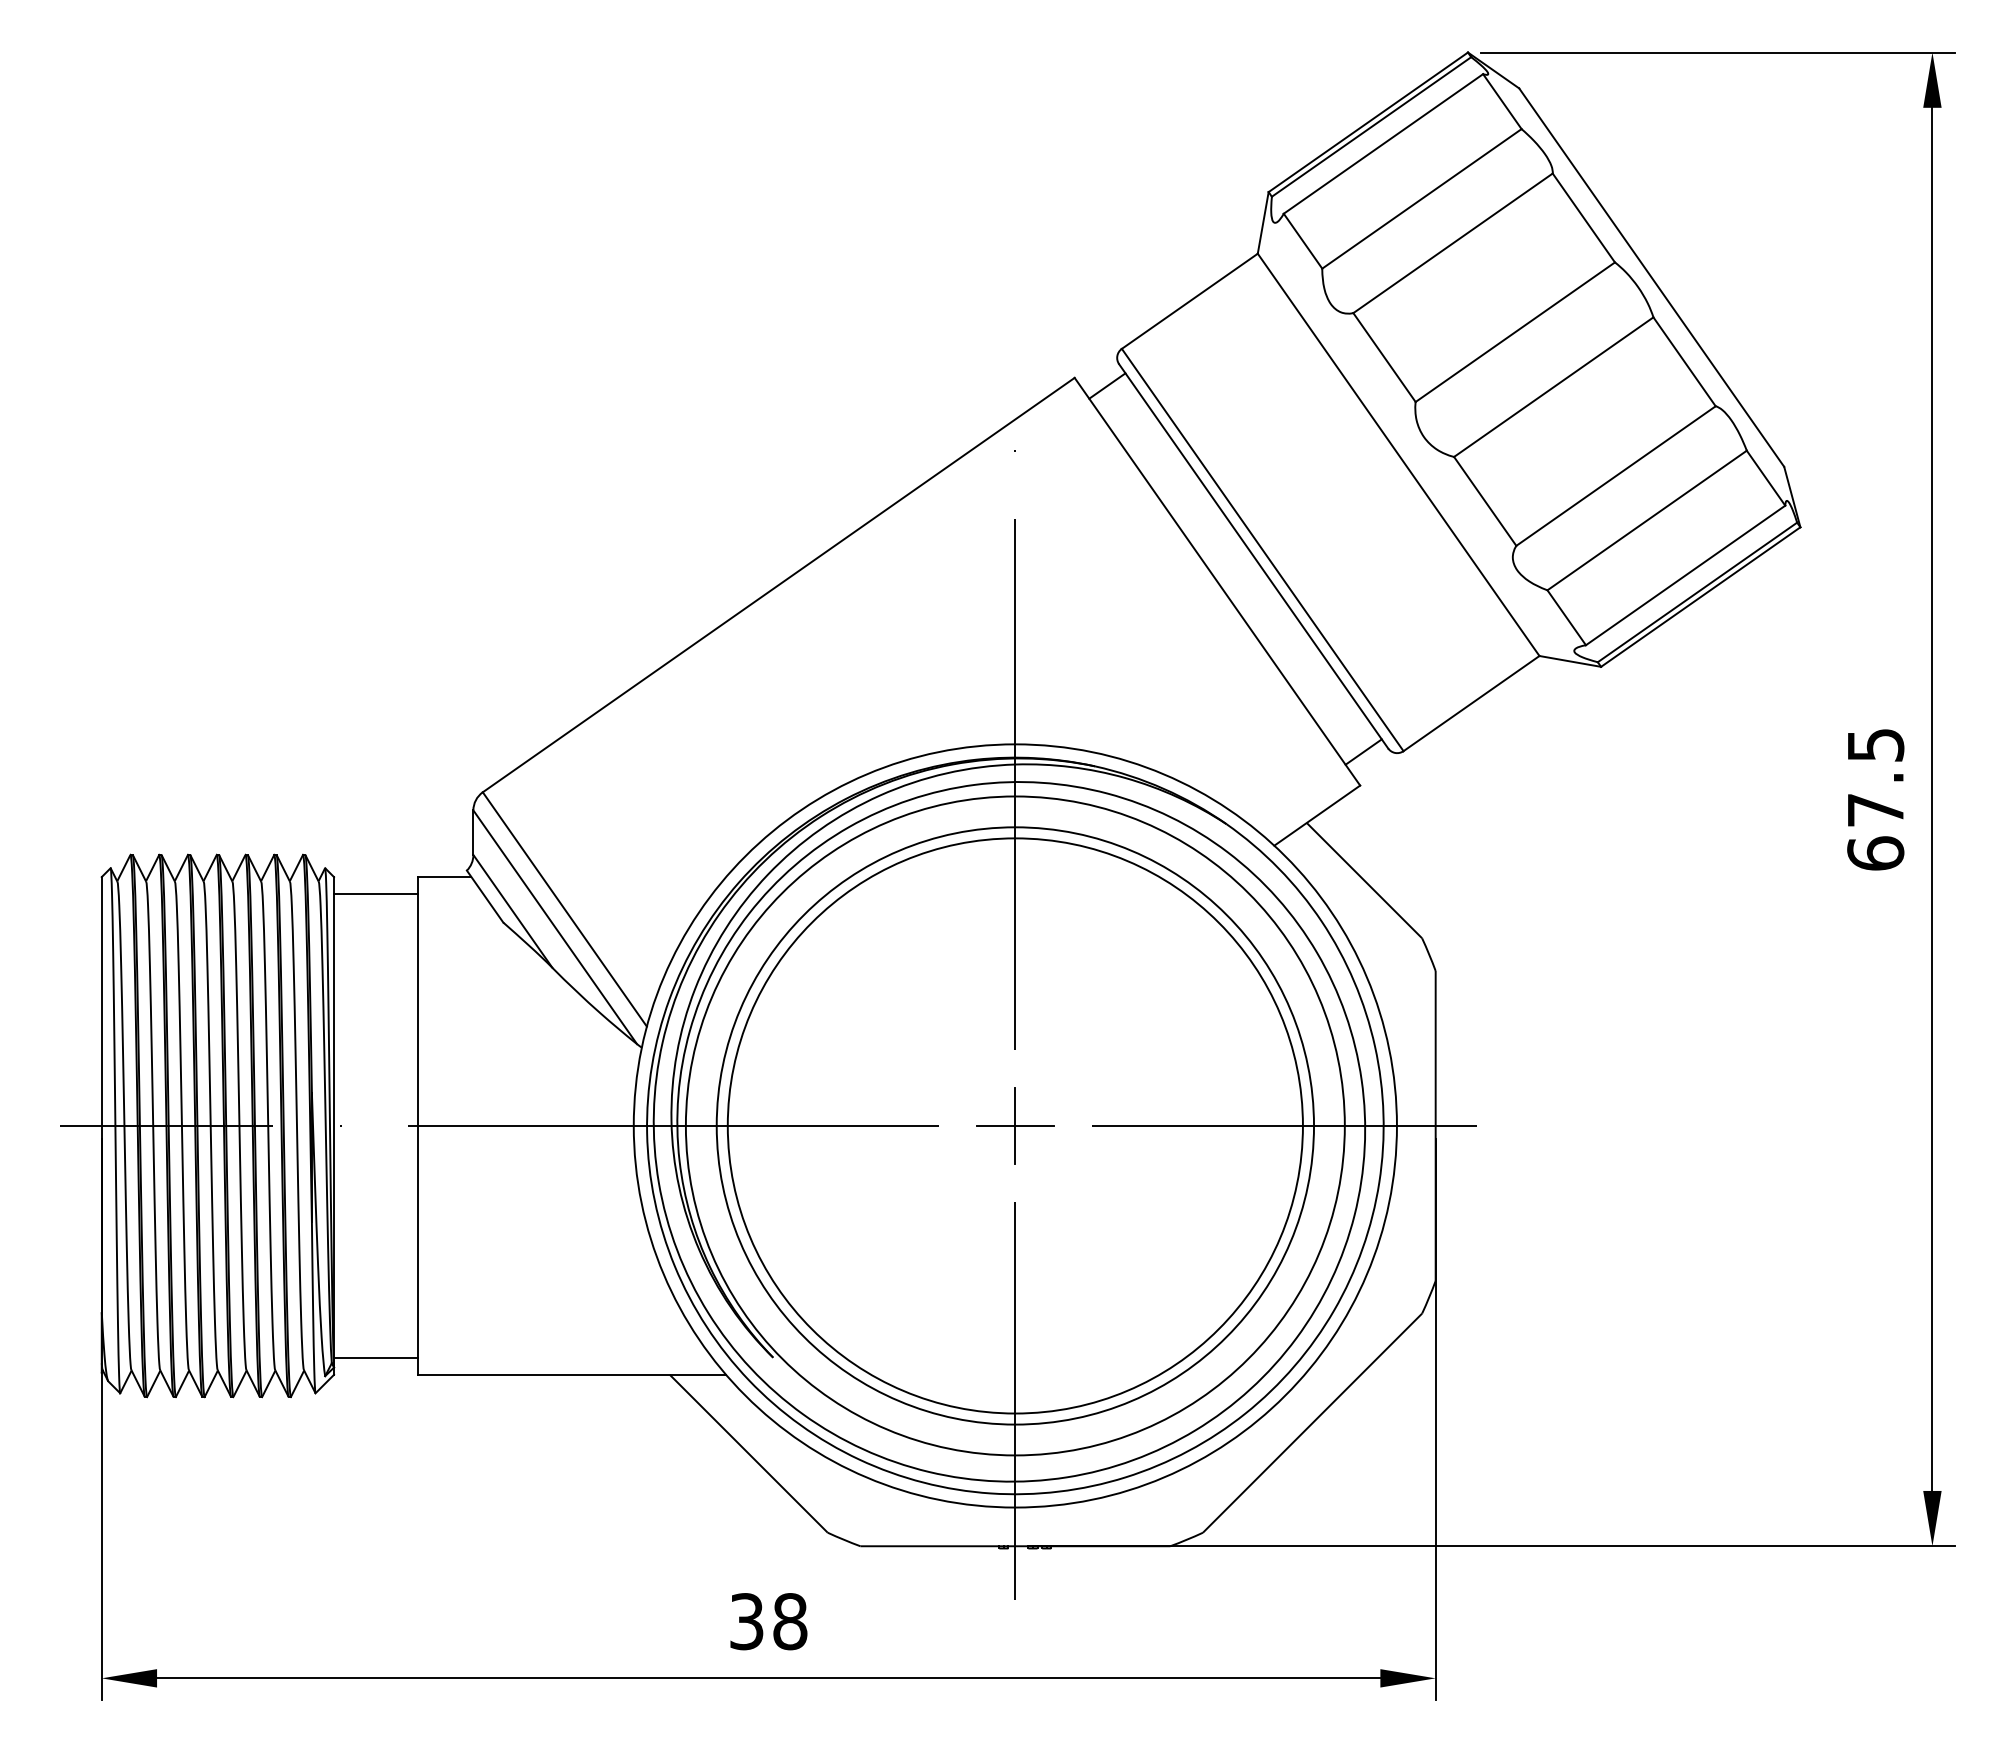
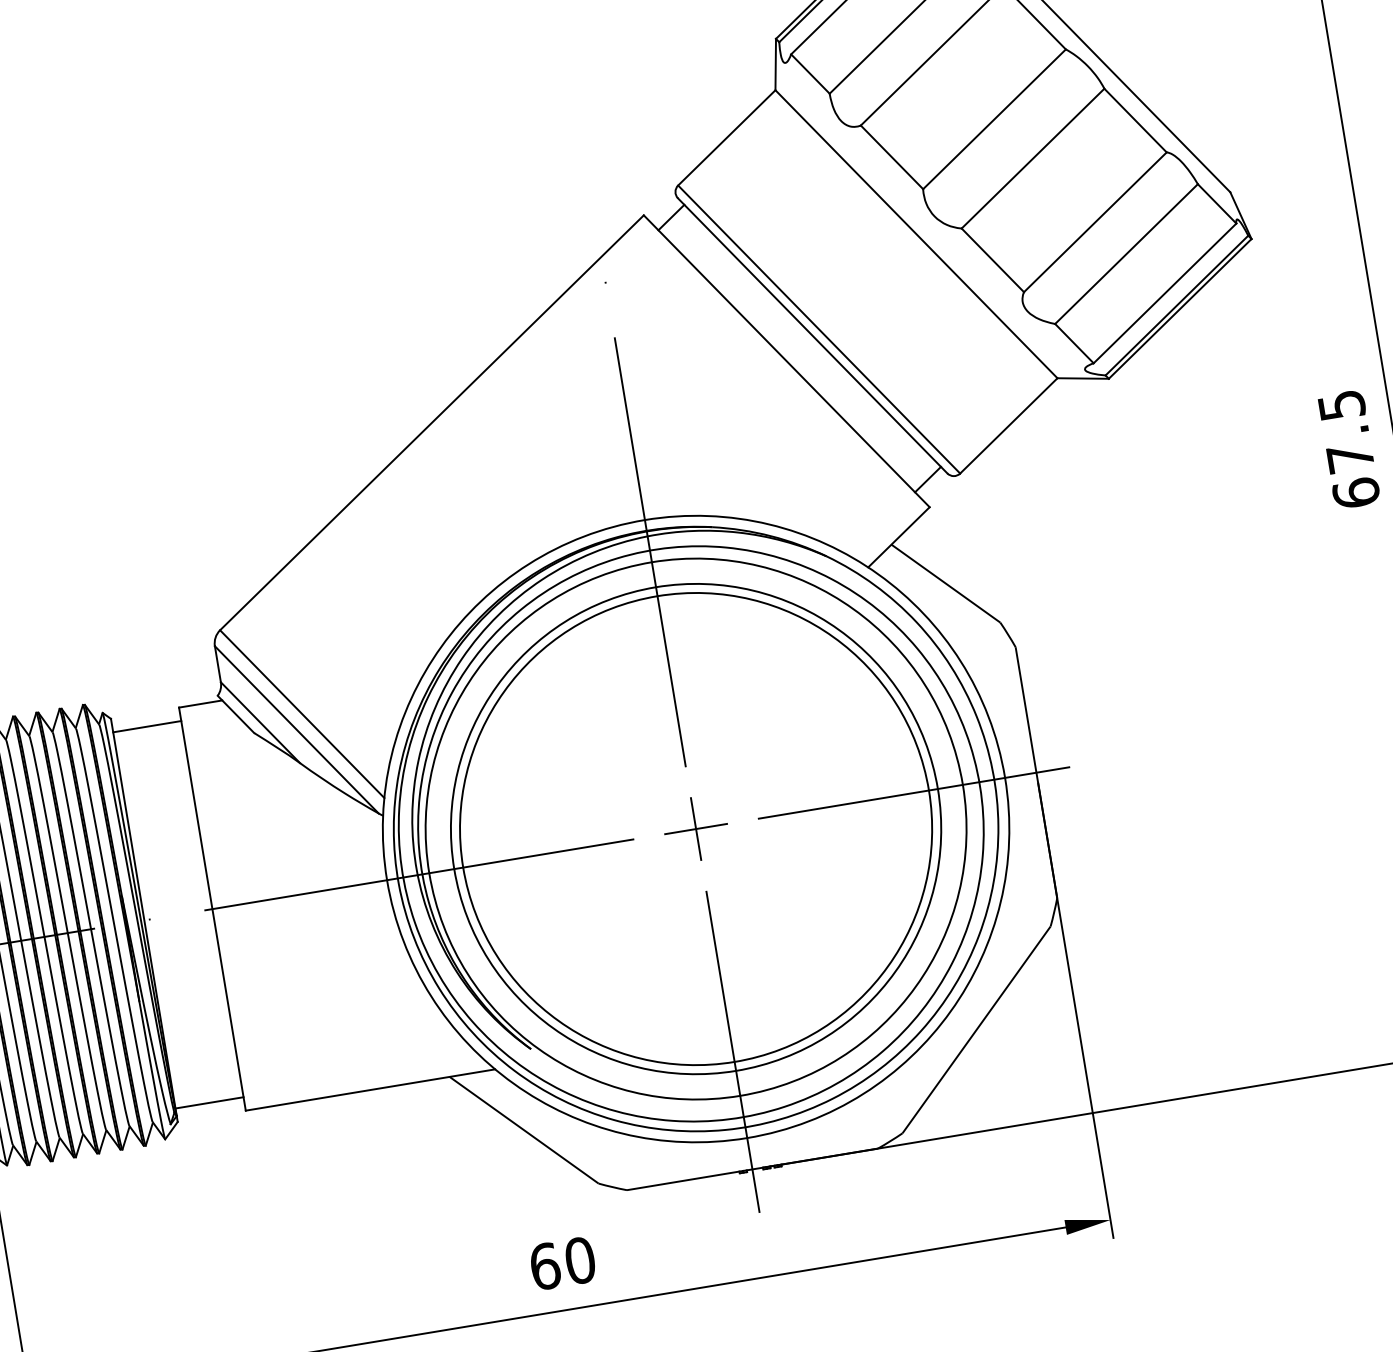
text: (768, 1621) -> (562, 1263), 38 -> 60

